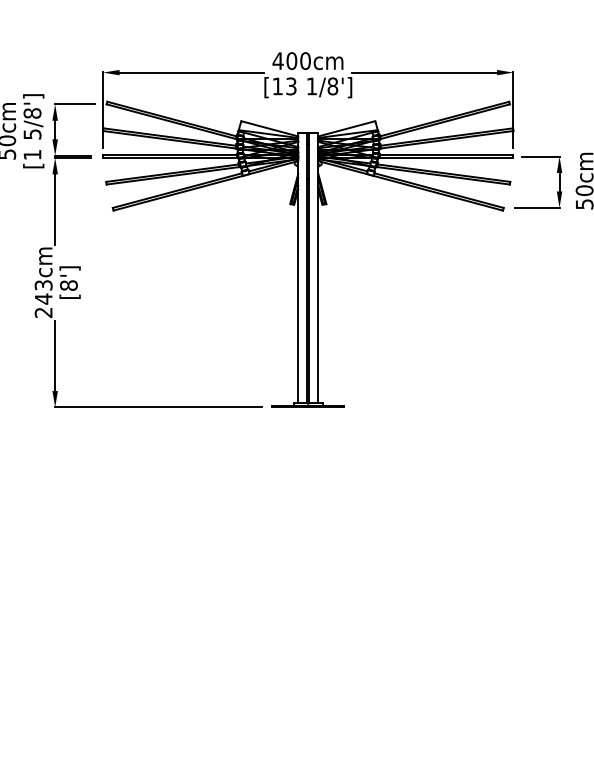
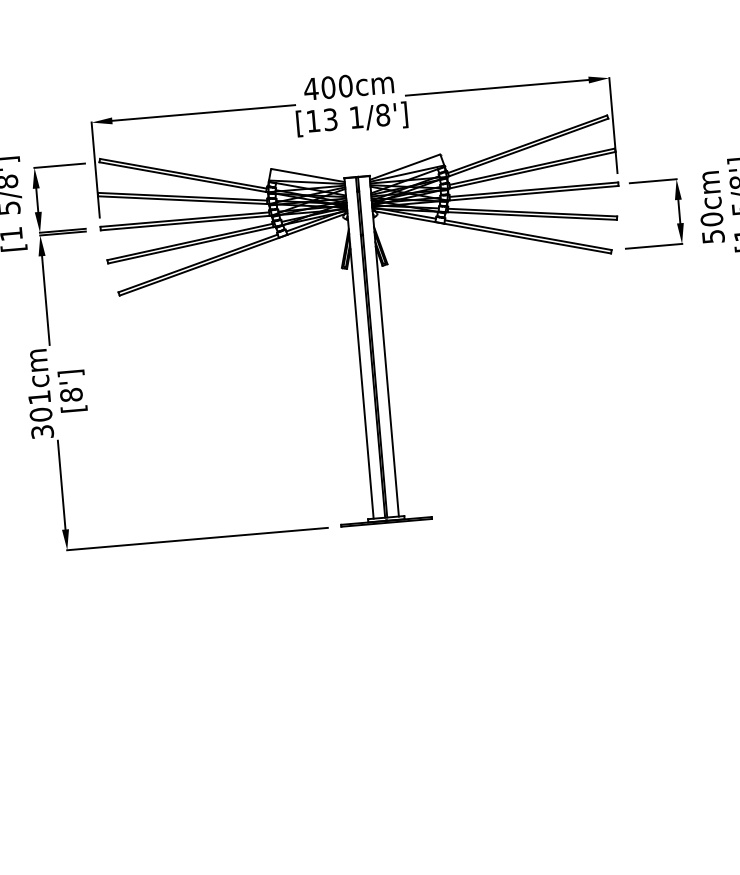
text: (43, 298) -> (40, 414), 243cm -> 301cm

